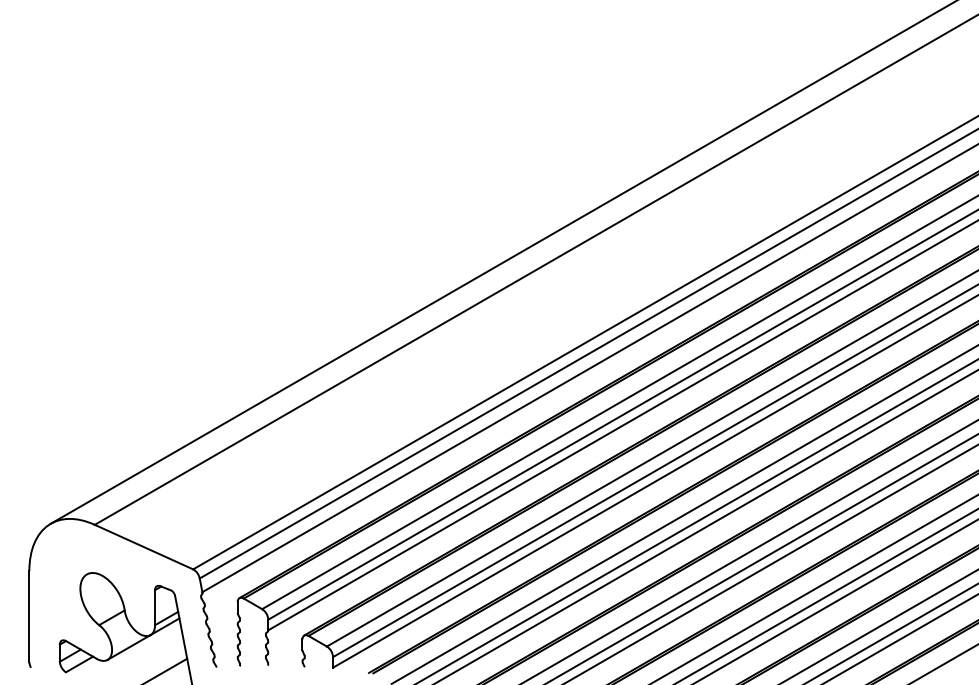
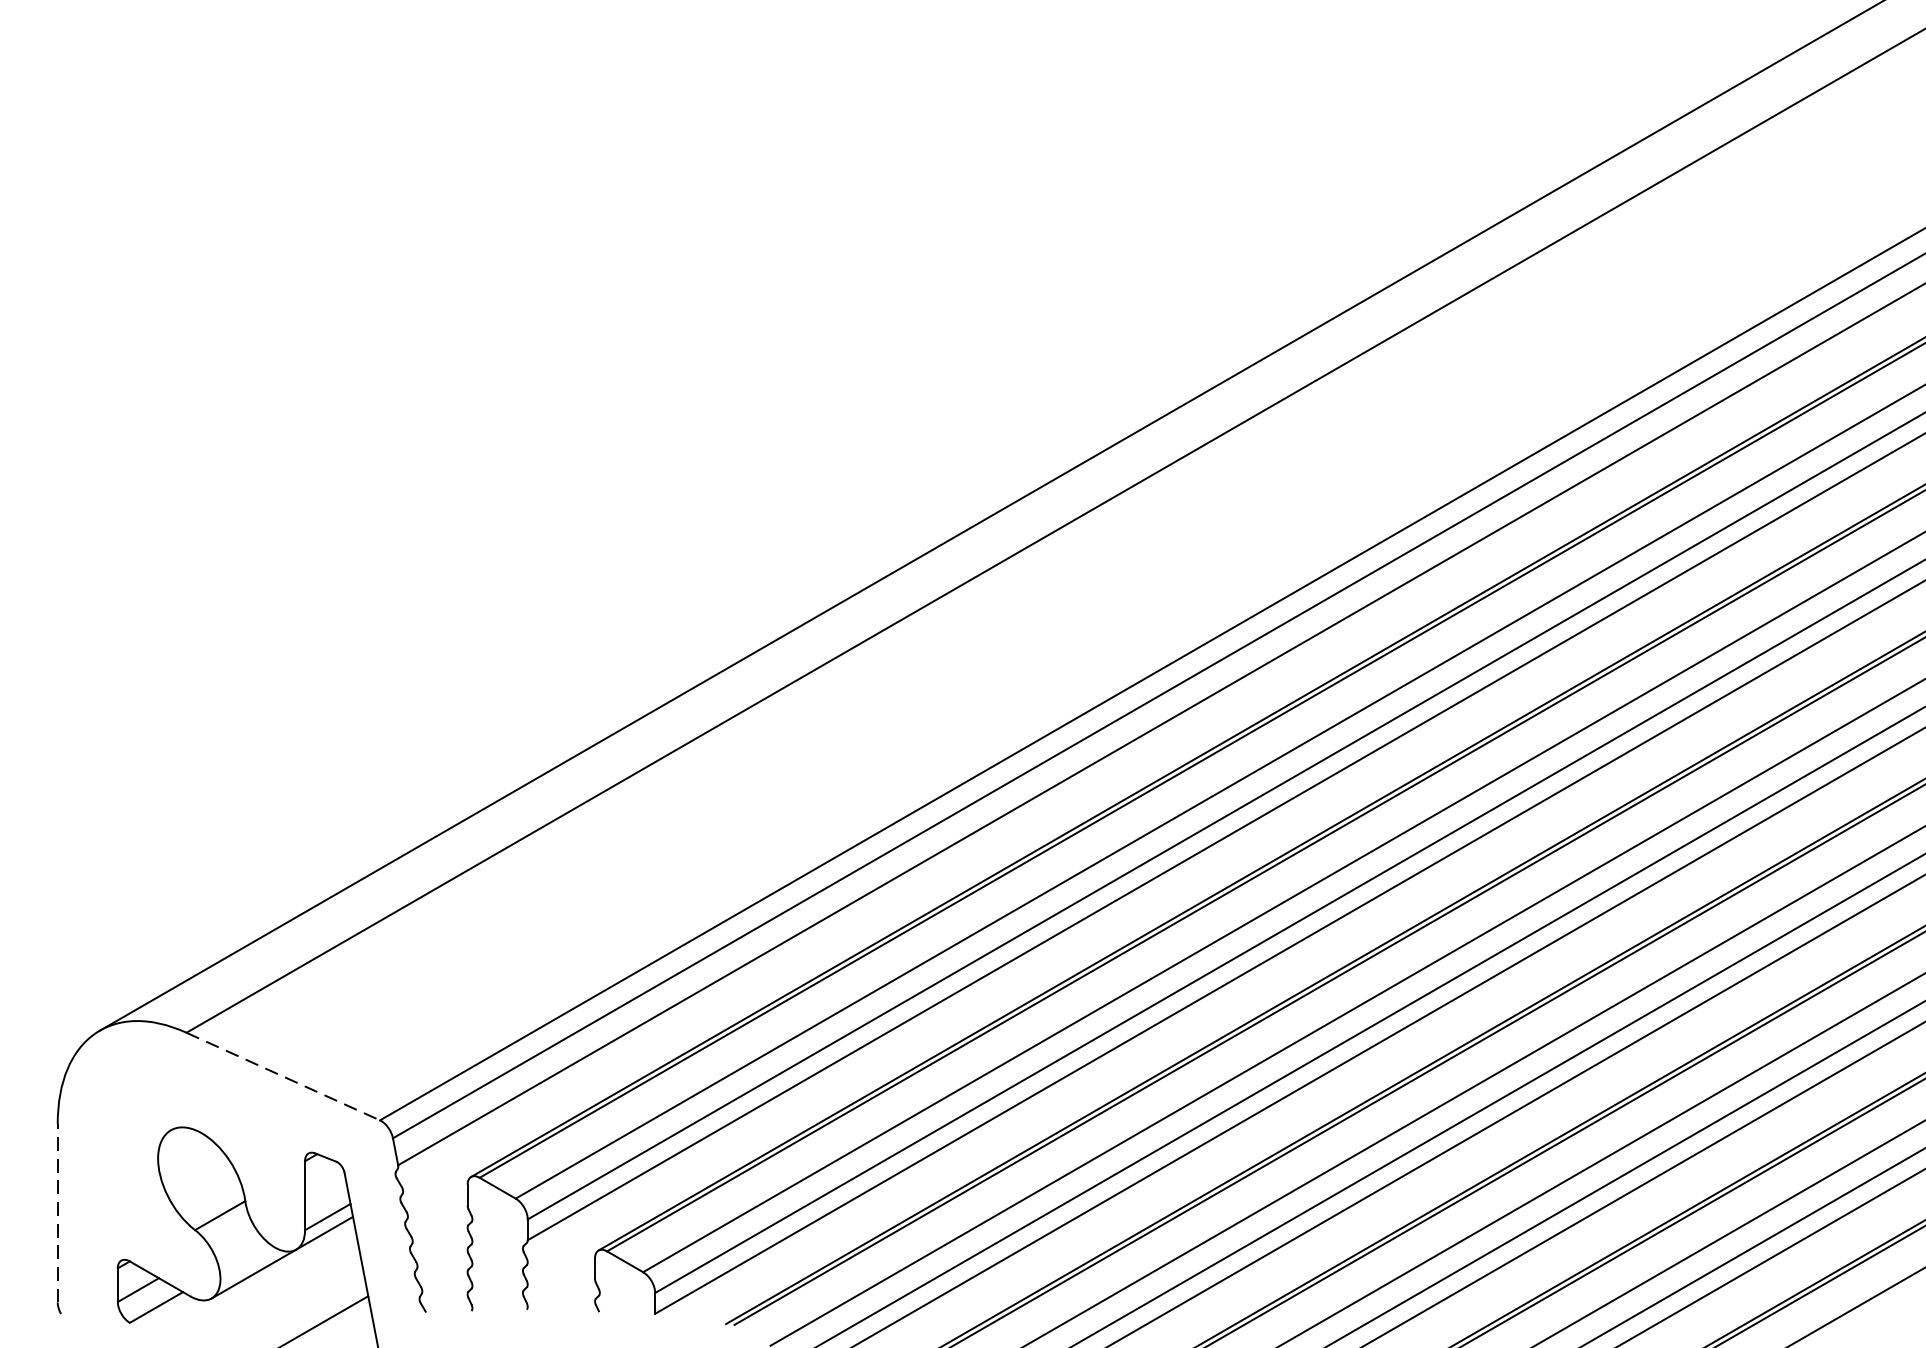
line: (144, 547) -> (284, 1077), solid -> dashed
line: (29, 616) -> (57, 1213), solid -> dashed

